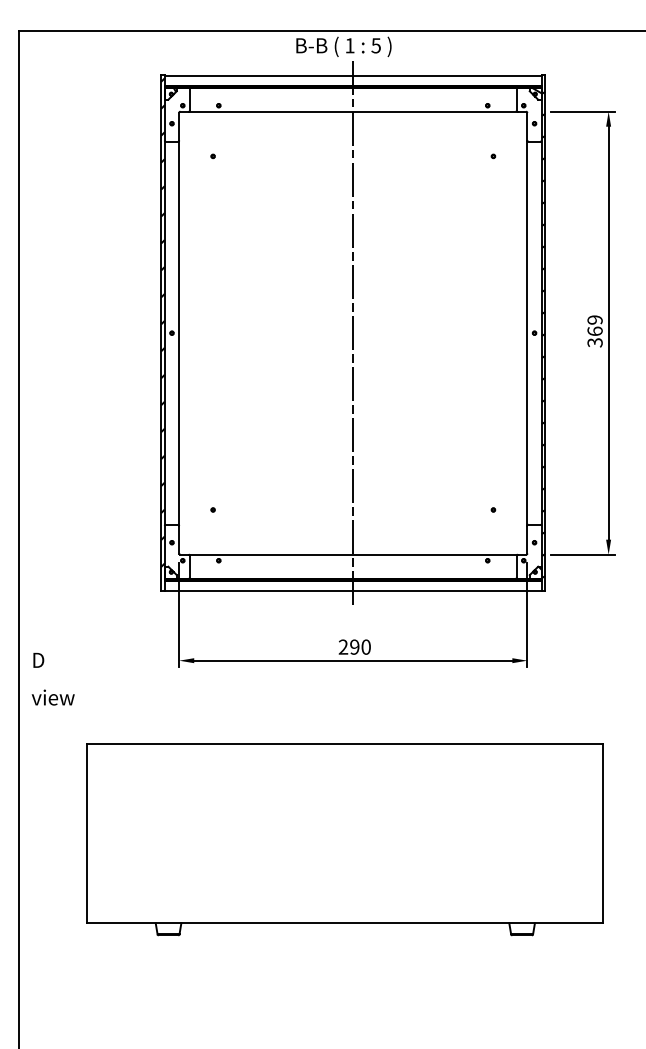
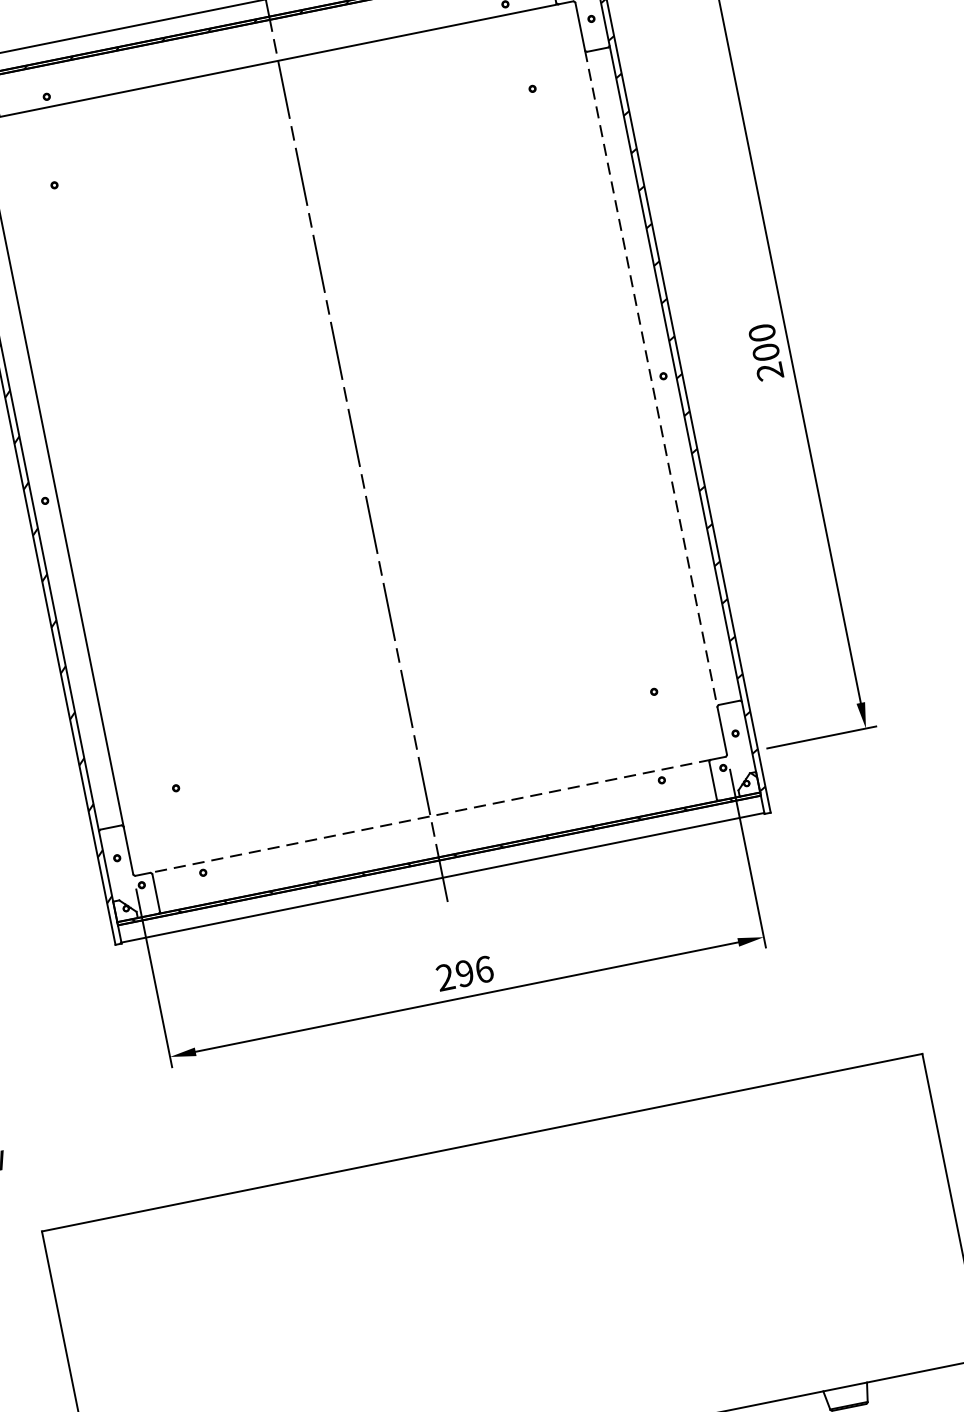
text: (594, 331) -> (765, 352), 369 -> 200
line: (527, 333) -> (651, 379), solid -> dashed
line: (352, 554) -> (429, 816), solid -> dashed
text: (365, 646) -> (482, 968), 290 -> 296

